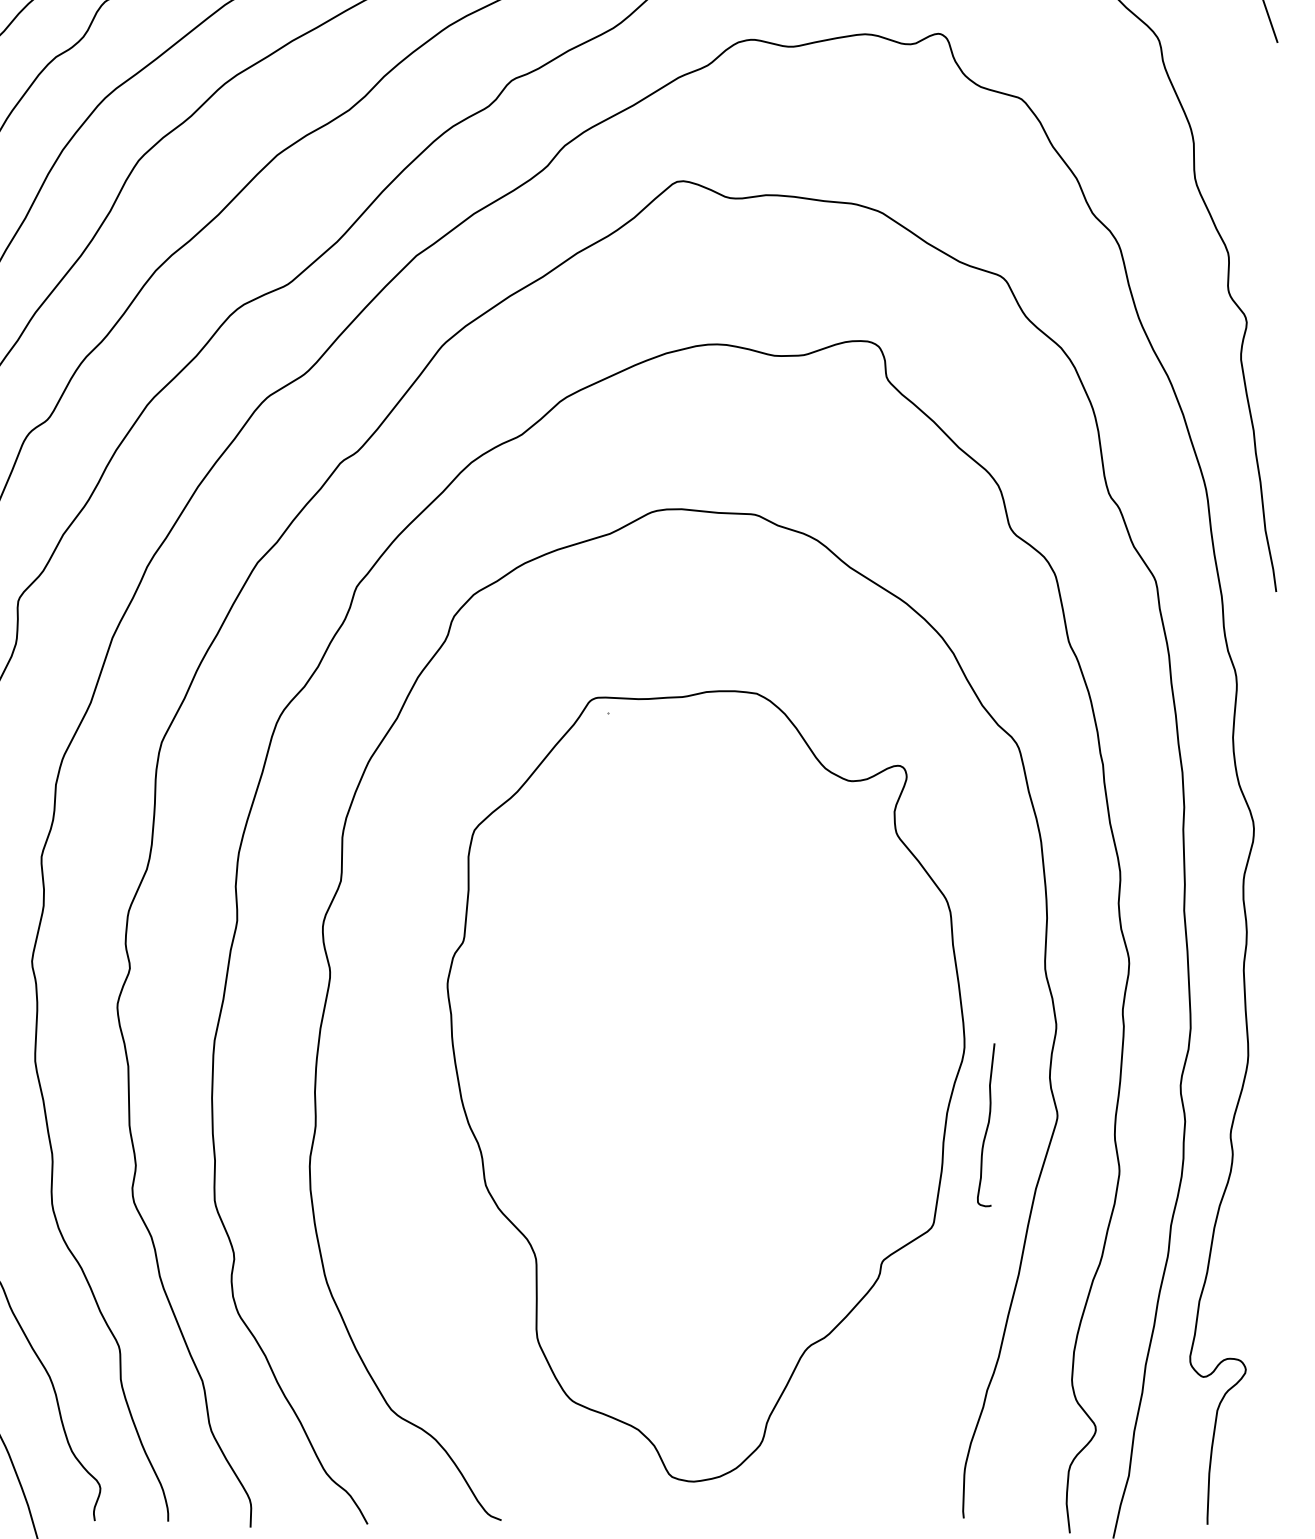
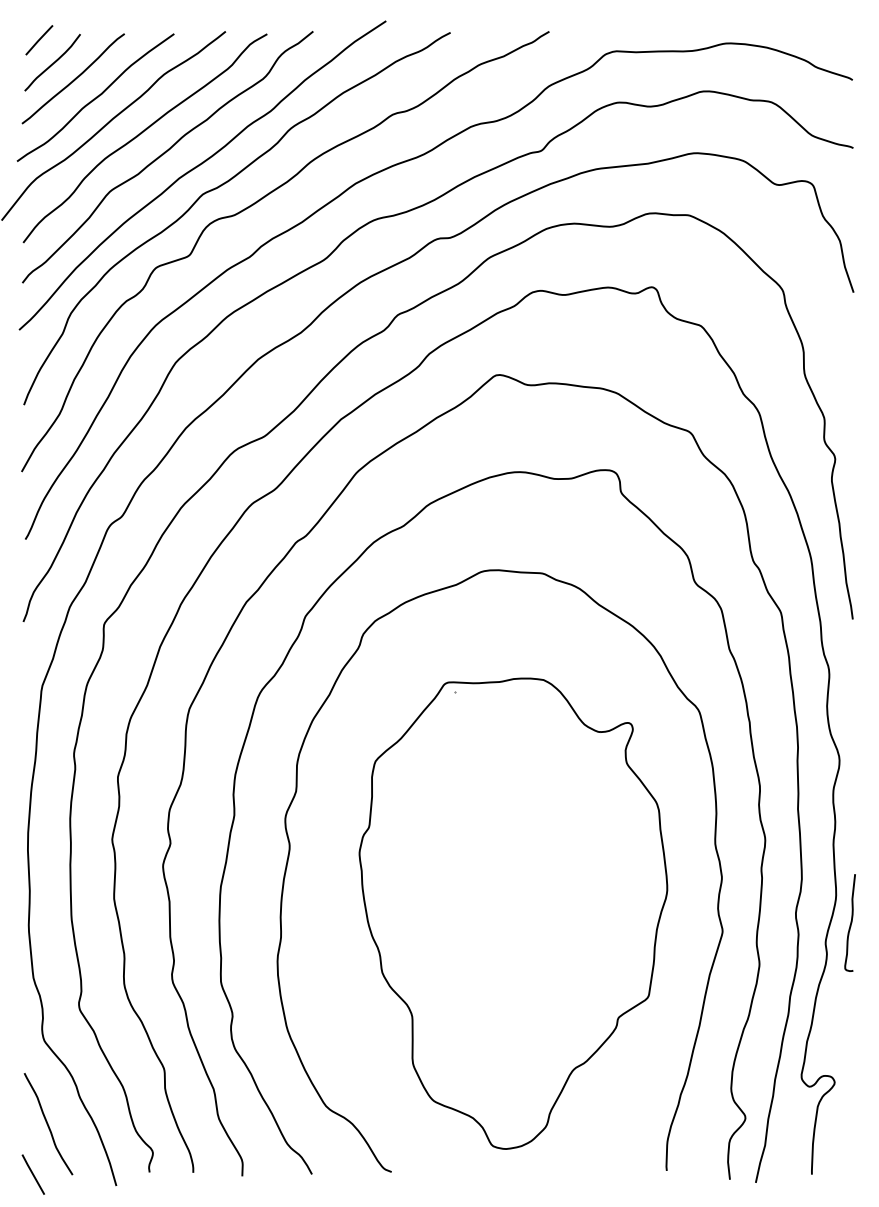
curve: (986, 1124) -> (850, 922), moved

